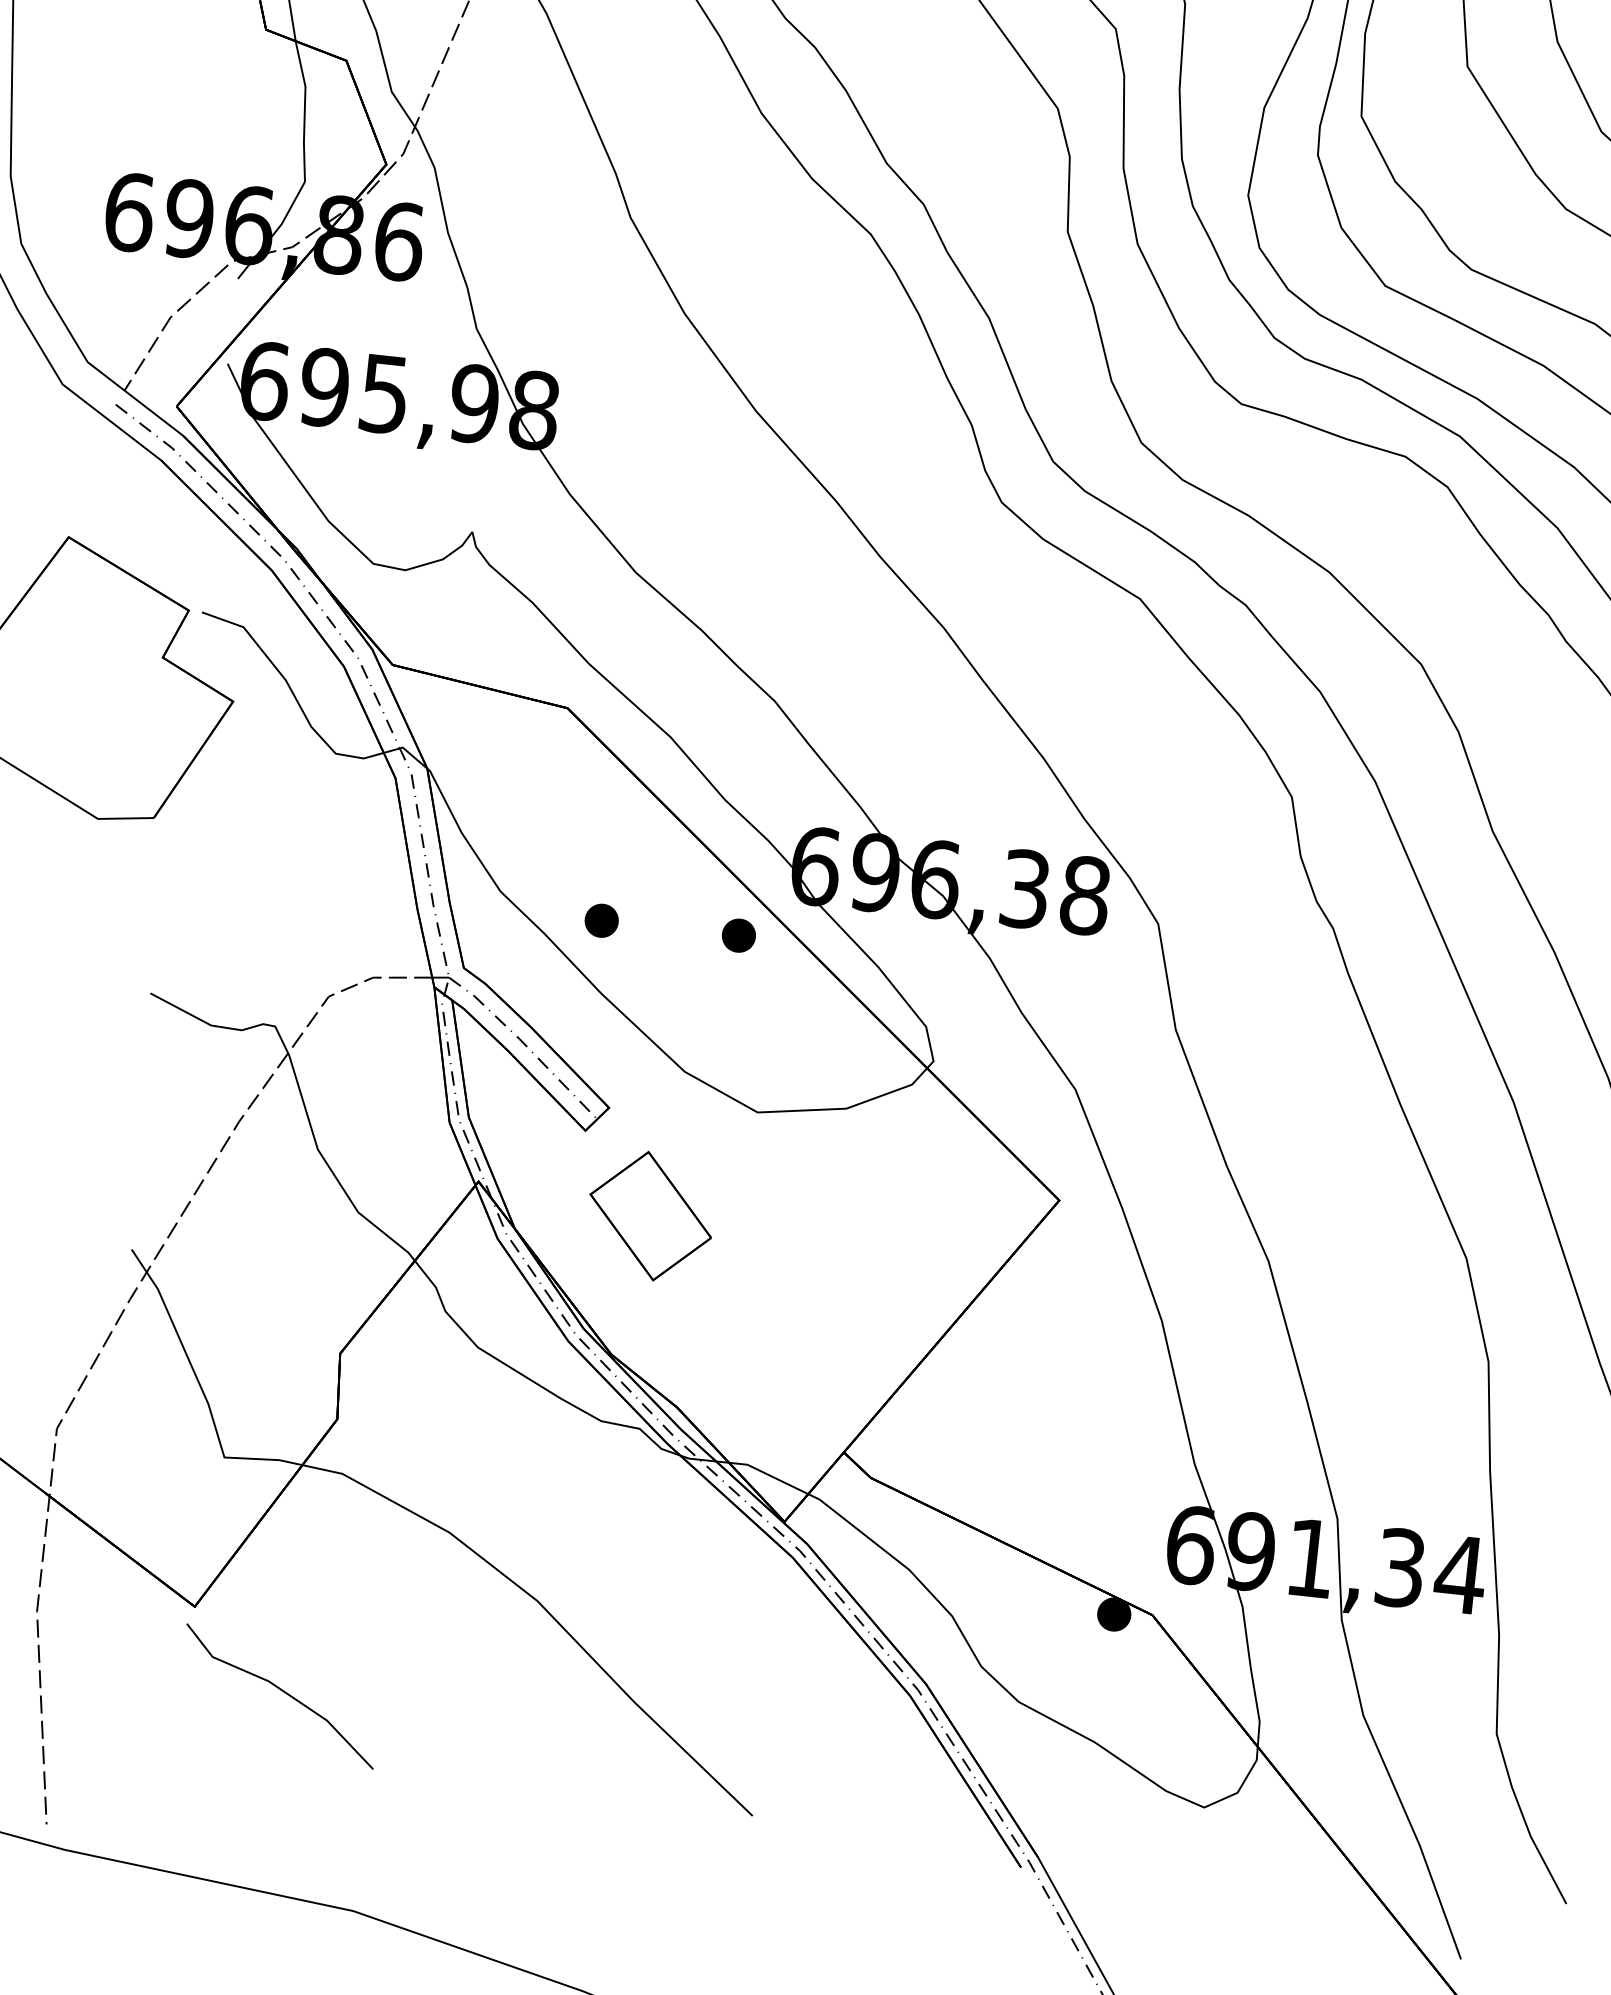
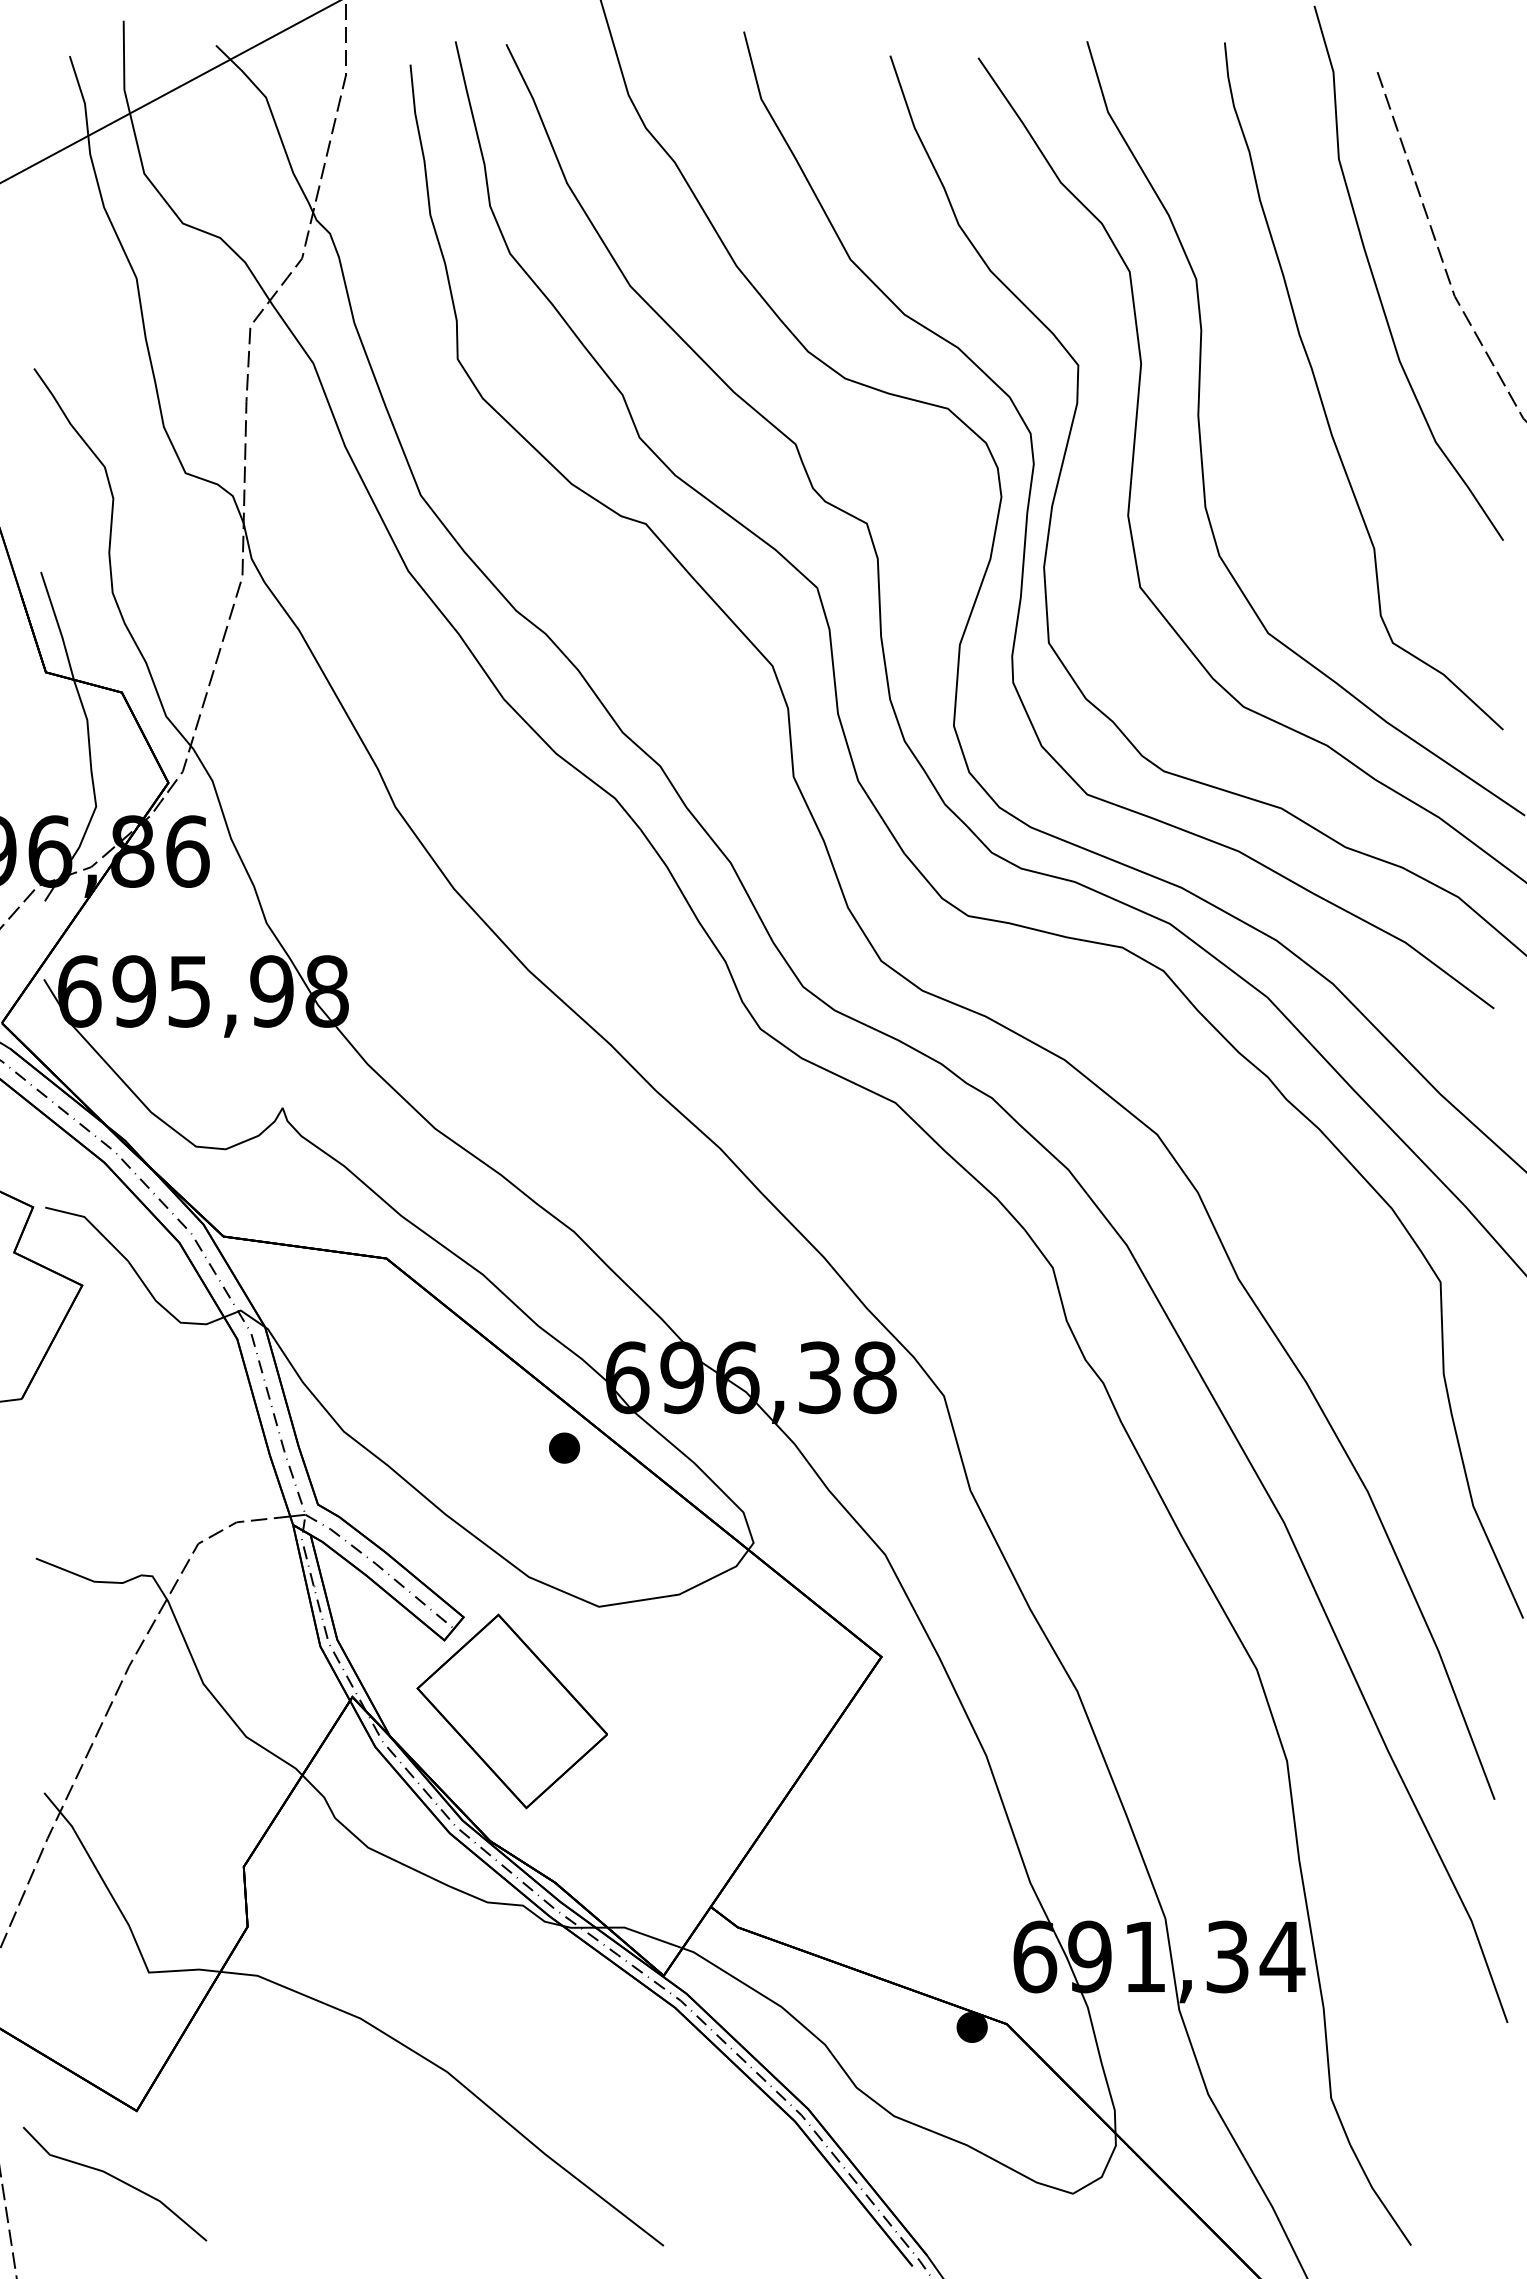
part: (601, 920) -> (438, 1447), removed
part: (650, 1216) -> (511, 1711), size x1.67
line: (284, 1693) -> (118, 2180), moved

